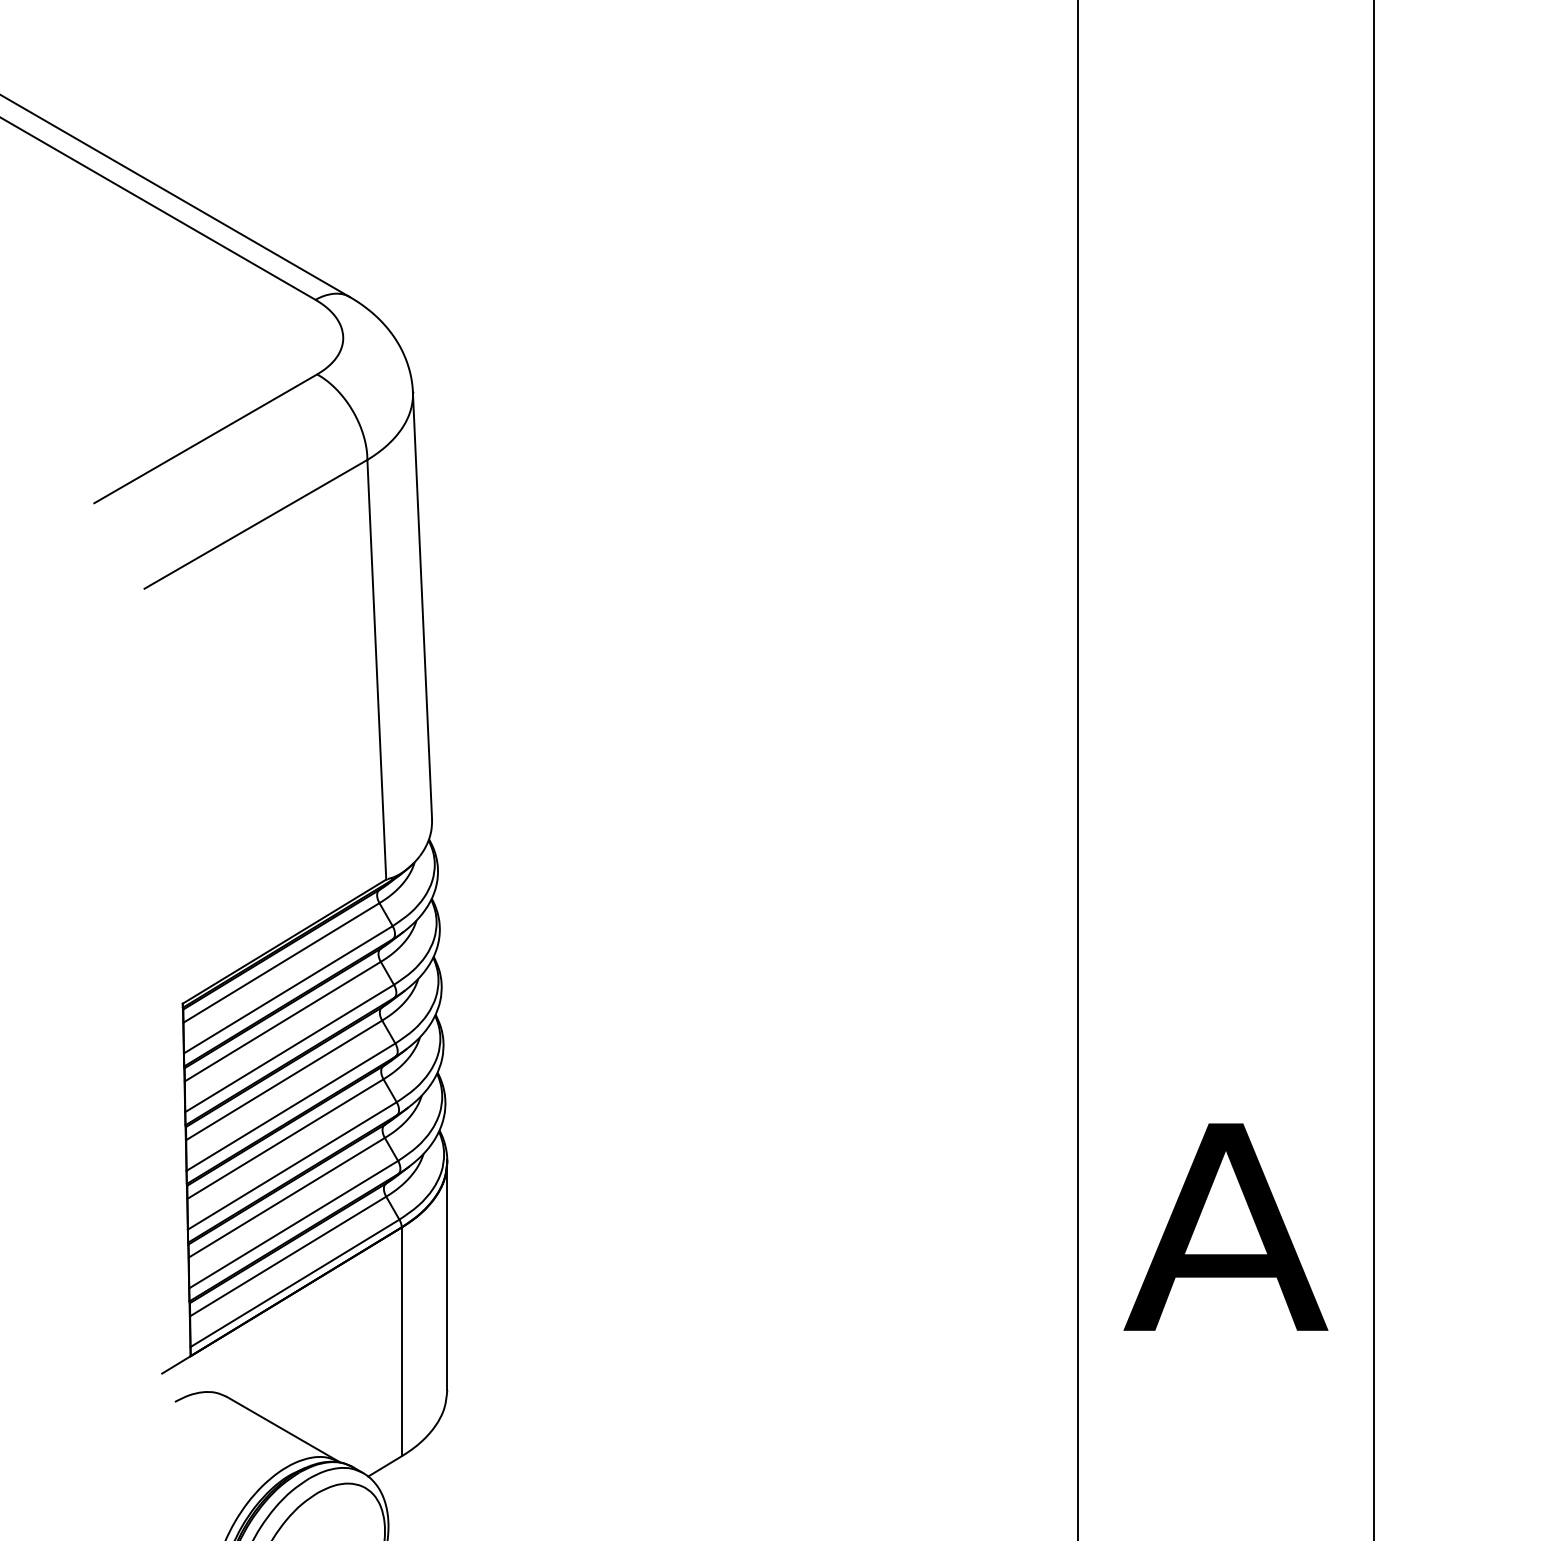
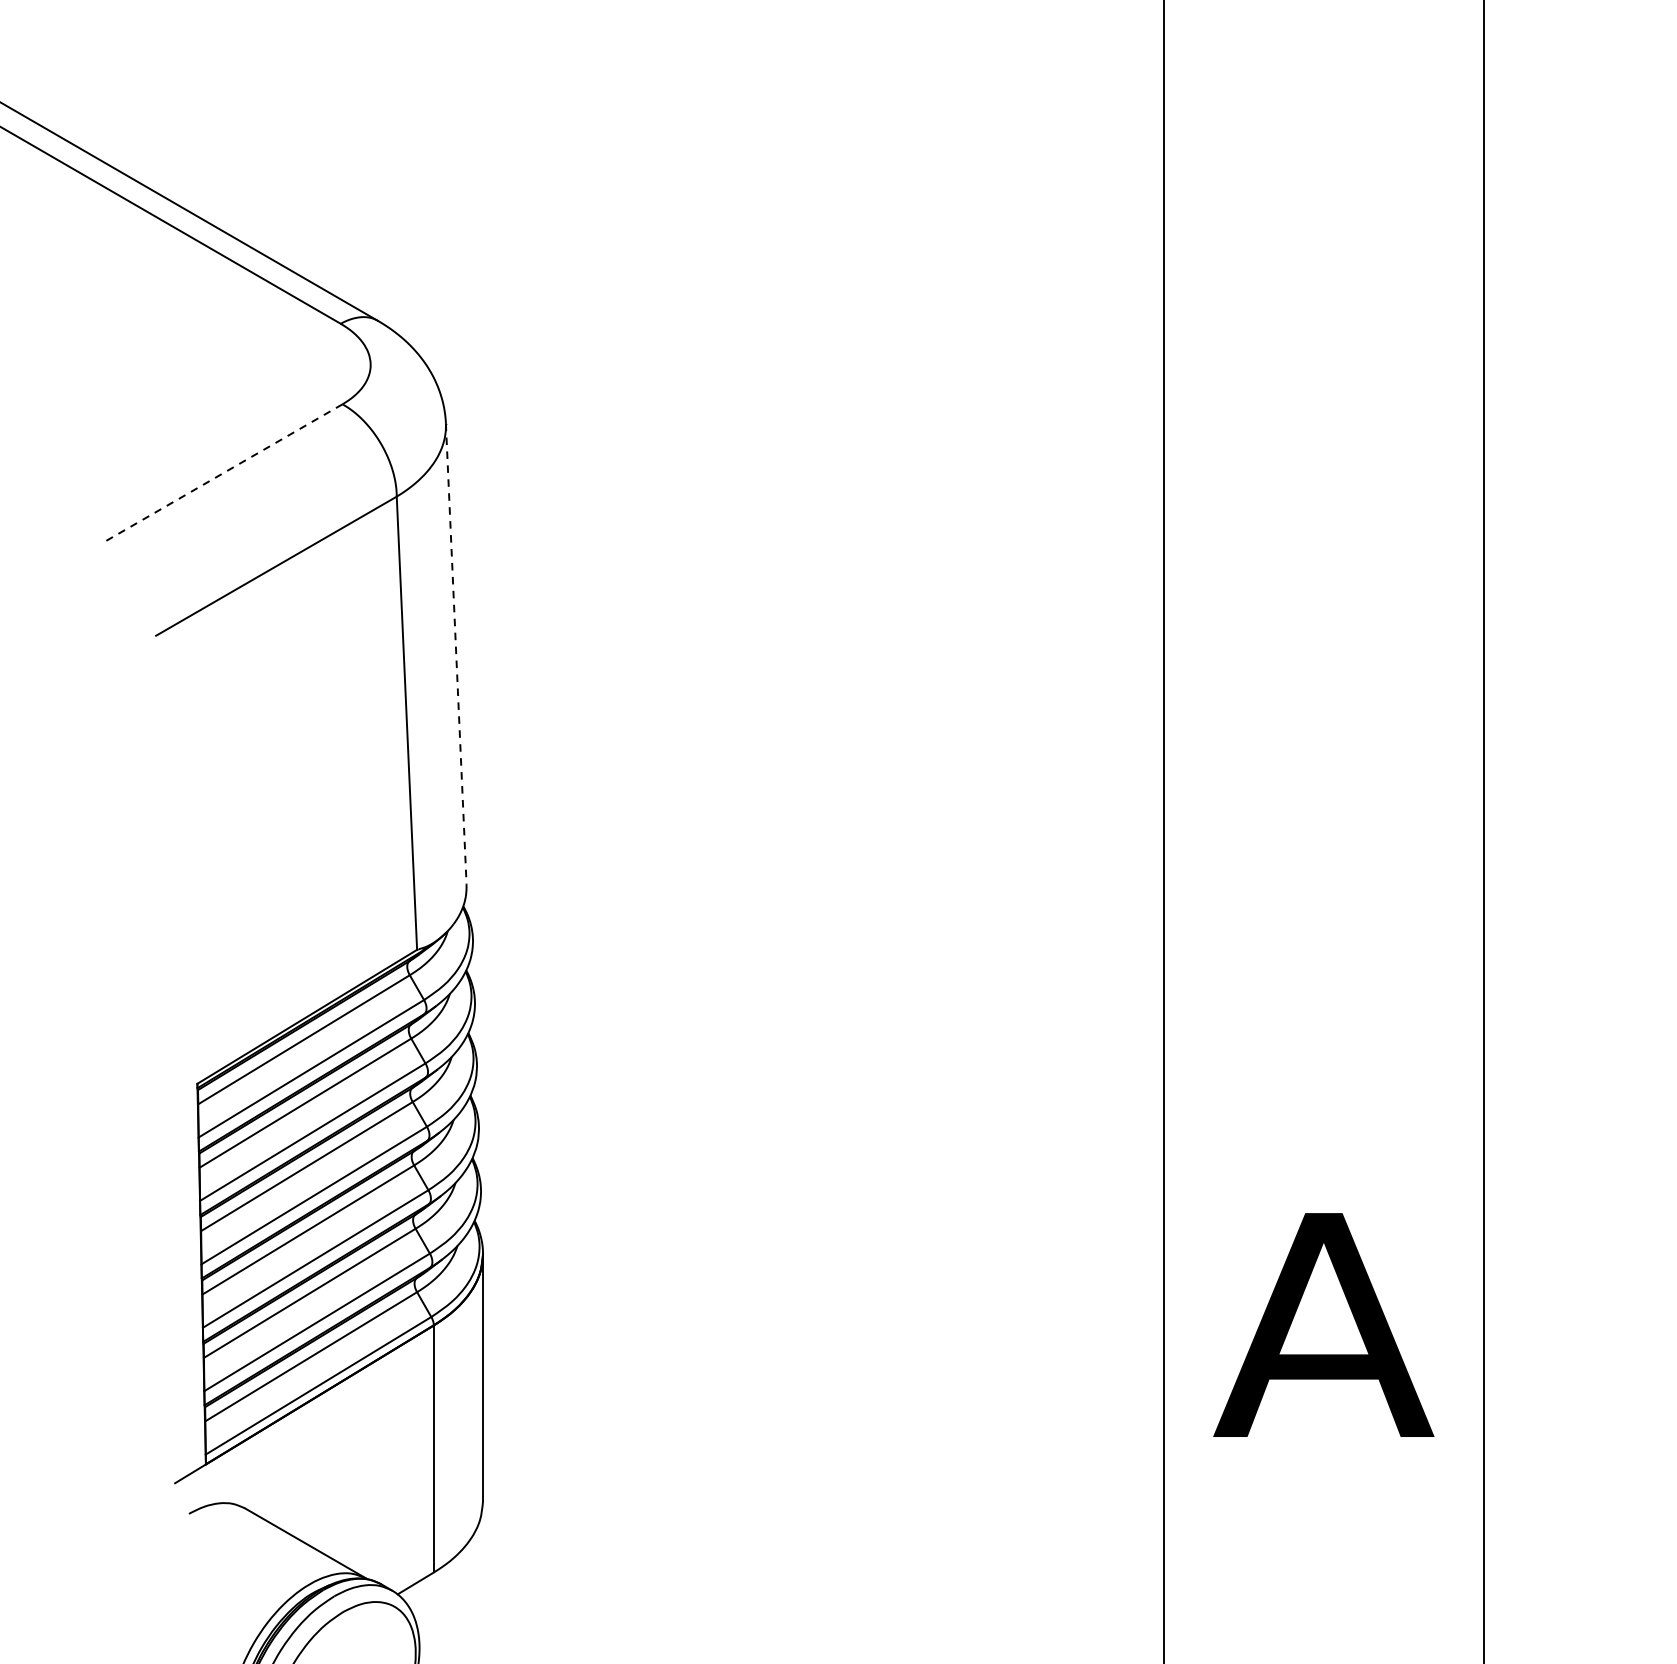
line: (205, 438) -> (221, 473), solid -> dashed
line: (422, 605) -> (456, 653), solid -> dashed

